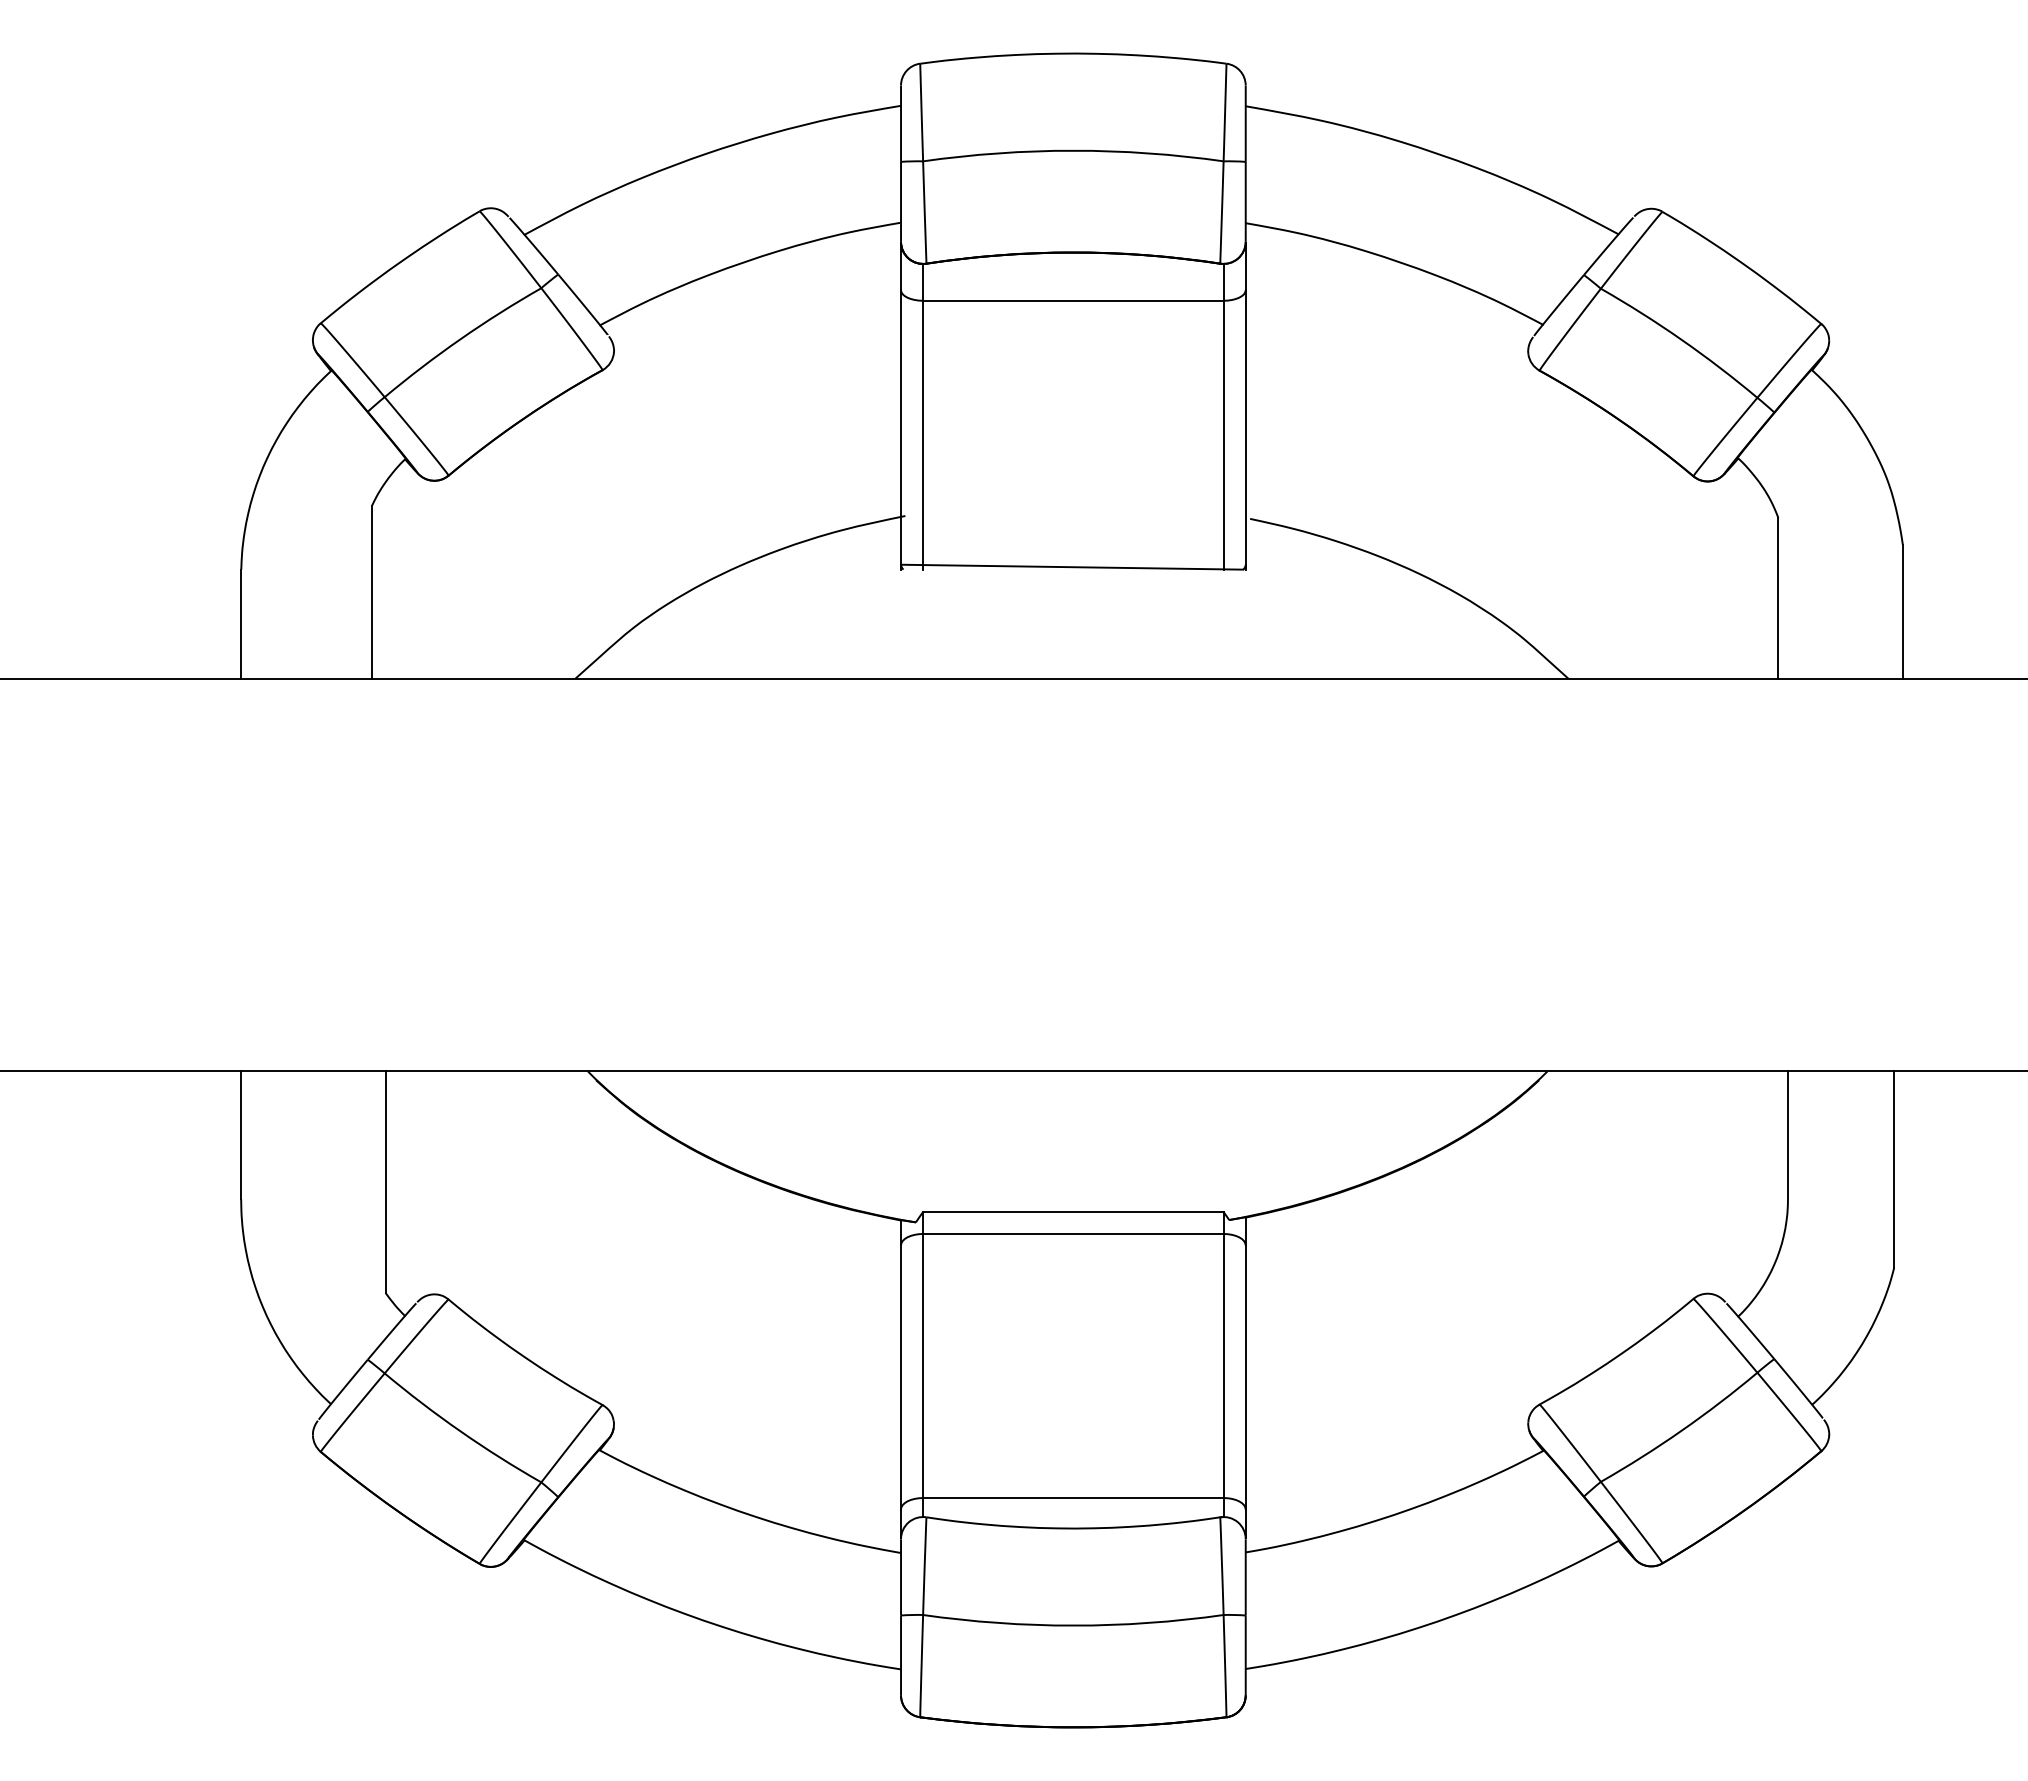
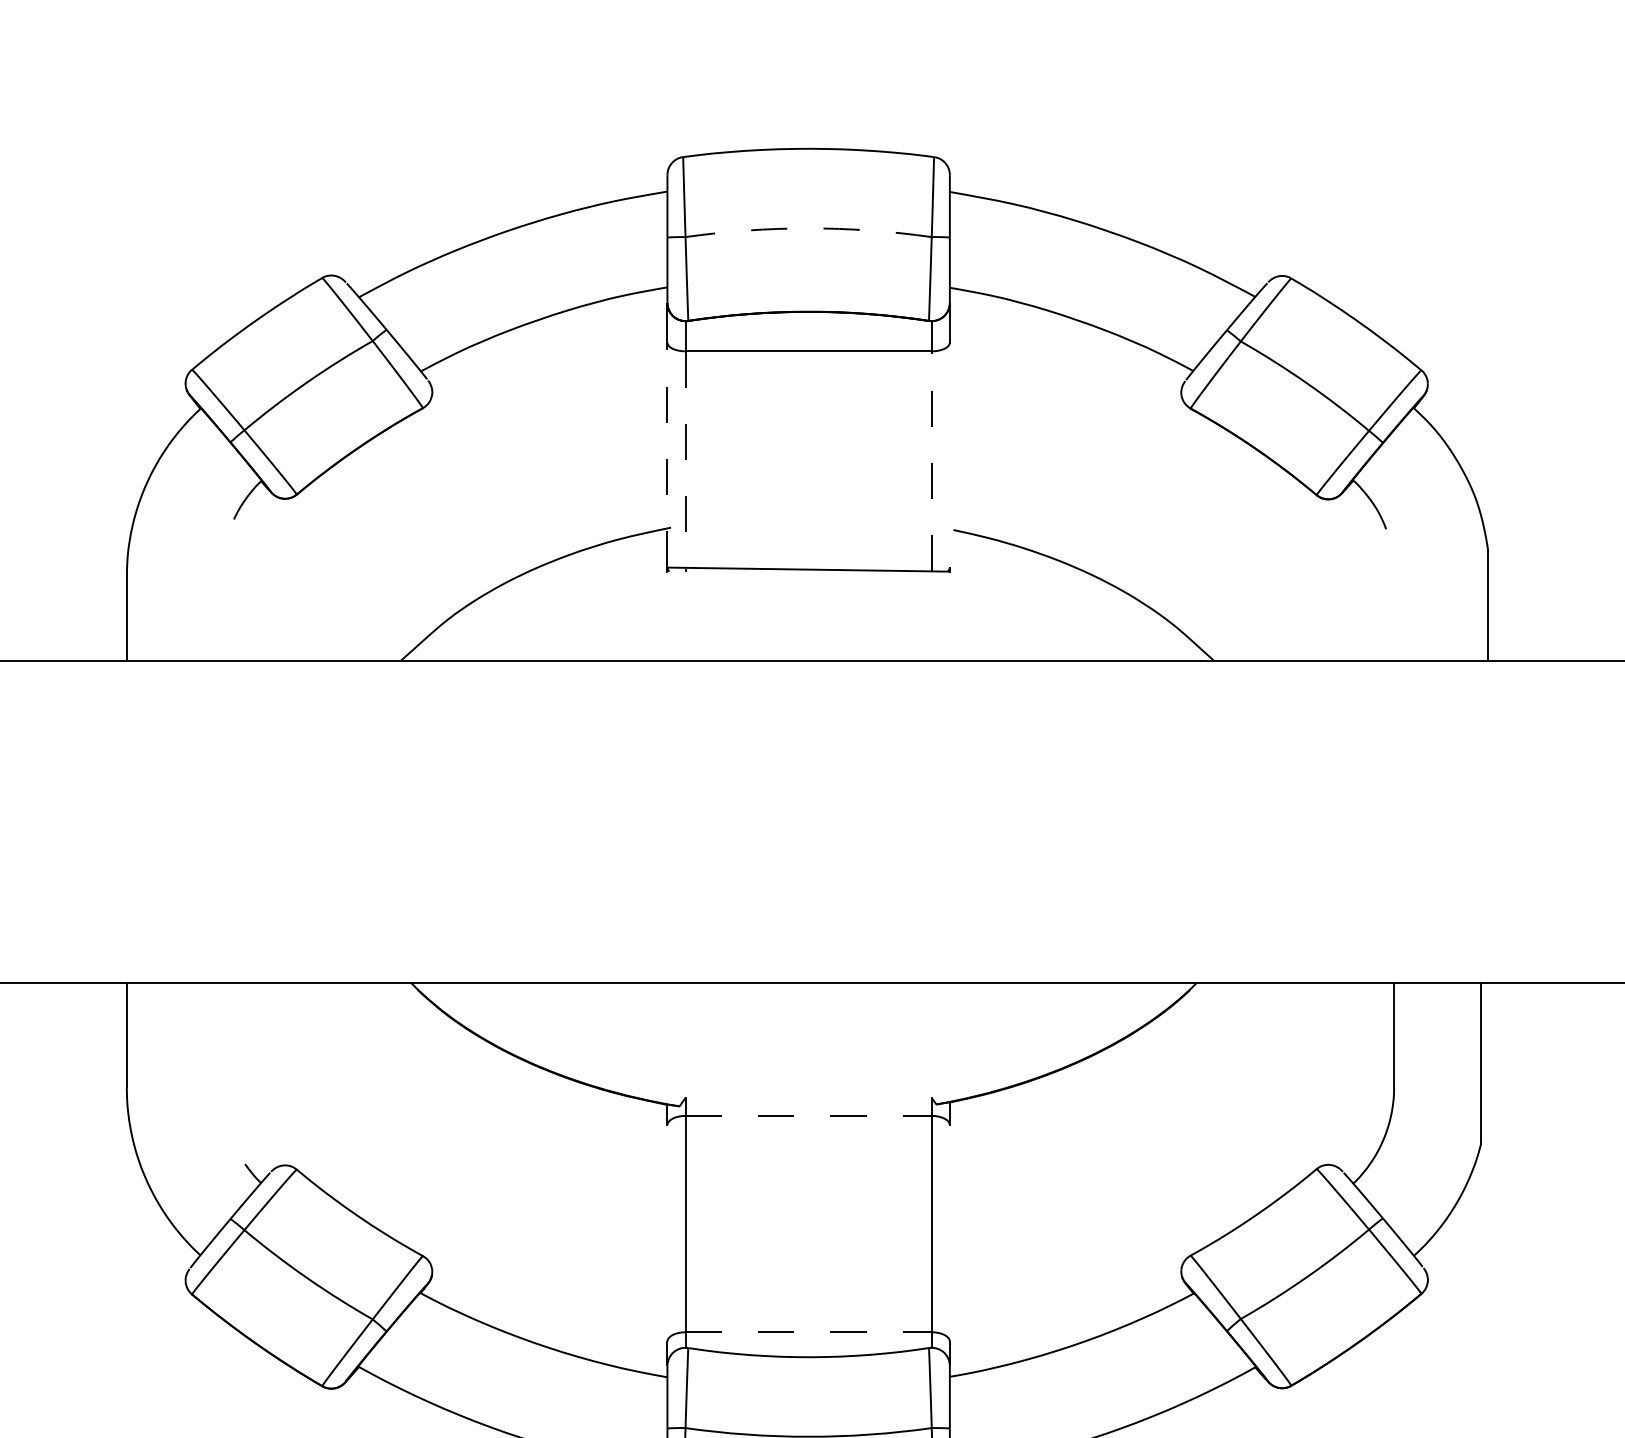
arc: (1073, 150) -> (808, 228), solid -> dashed
line: (901, 426) -> (667, 454), solid -> dashed
line: (1245, 427) -> (949, 455), removed
line: (1223, 434) -> (931, 460), solid -> dashed
line: (923, 435) -> (685, 461), solid -> dashed
line: (371, 592) -> (233, 590), removed
line: (1778, 597) -> (1386, 594), removed
line: (385, 1181) -> (245, 1072), removed
line: (1073, 1212) -> (808, 1098), removed
line: (1073, 1233) -> (808, 1115), solid -> dashed
line: (901, 1377) -> (667, 1233), removed
line: (1245, 1377) -> (949, 1233), removed
line: (1073, 1498) -> (808, 1332), solid -> dashed

